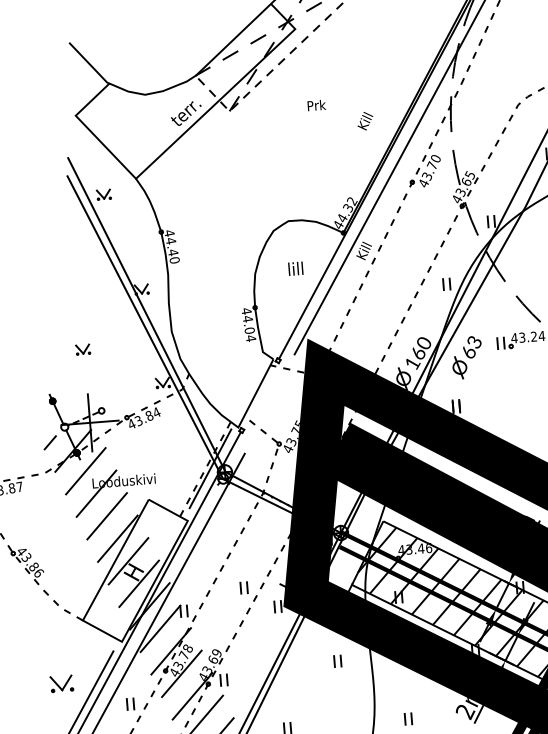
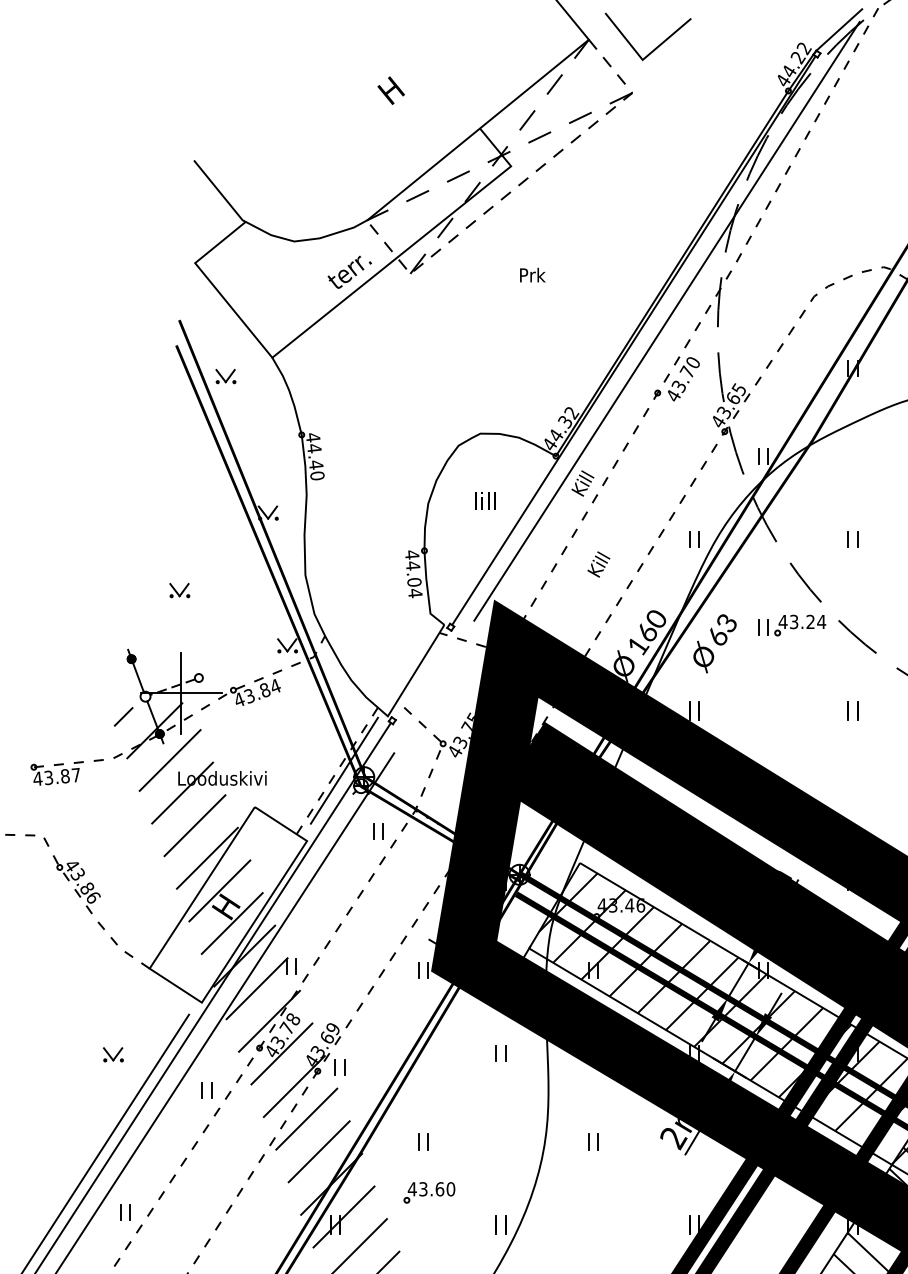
text: (365, 121) -> (598, 564), moved
part: (244, 587) -> (378, 831), moved
part: (61, 683) -> (113, 1054), size x0.62

